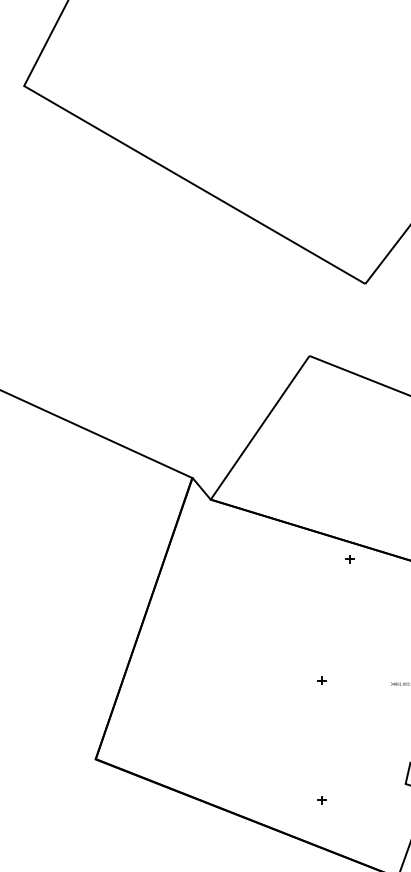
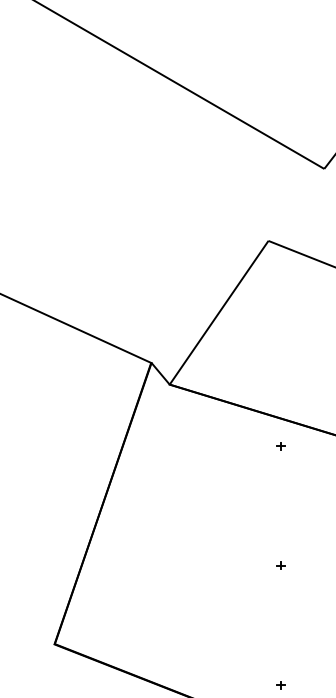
part: (349, 559) -> (280, 446), moved

